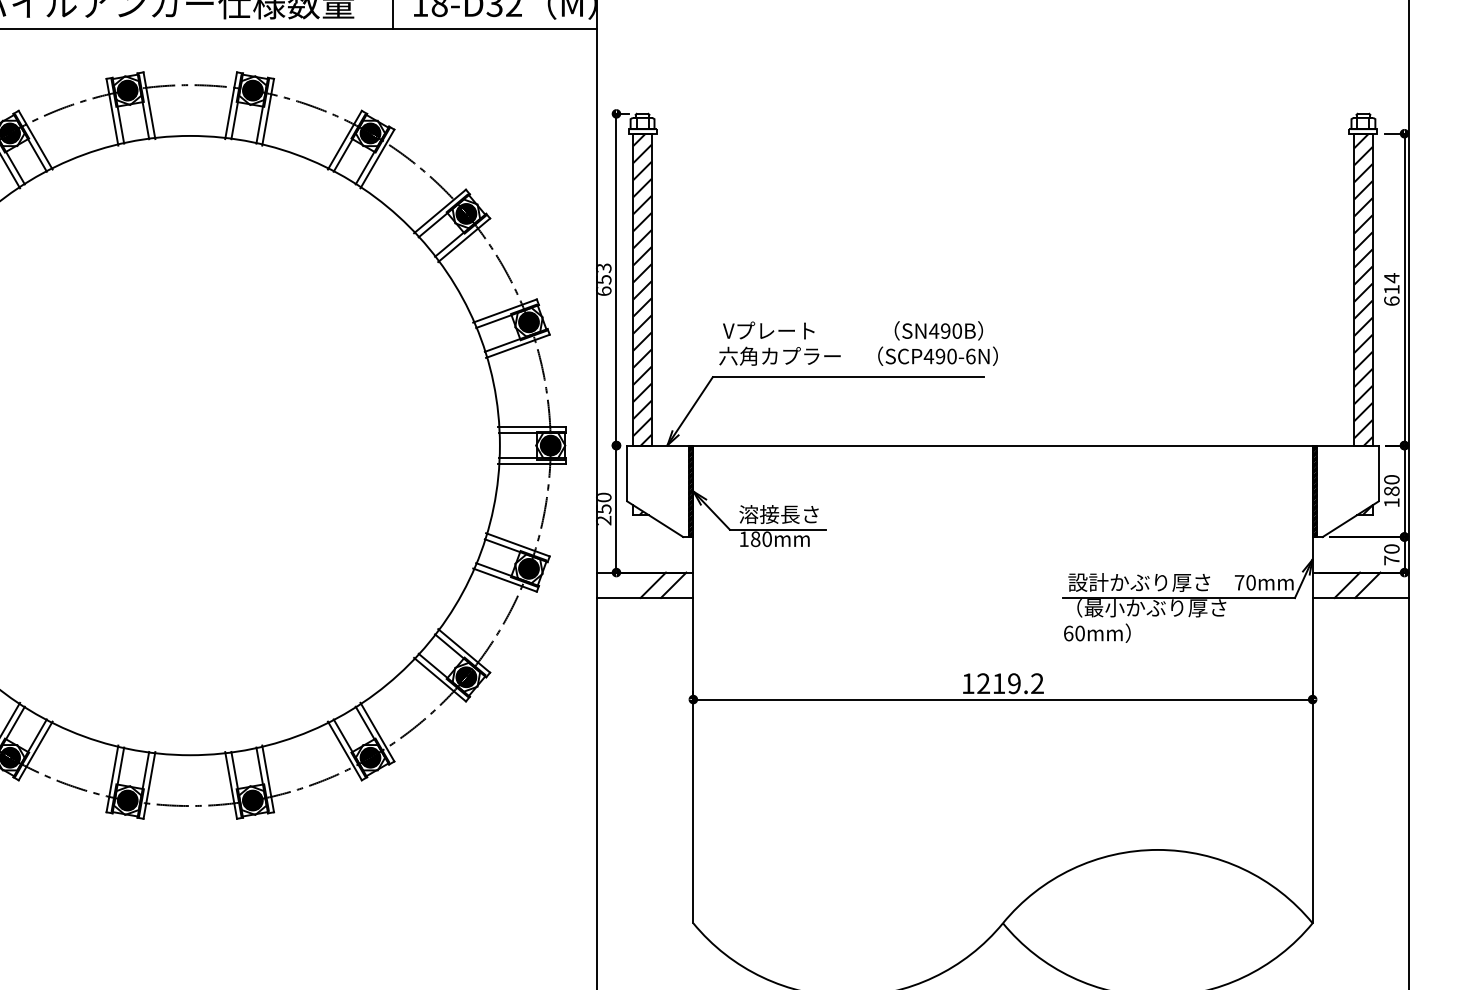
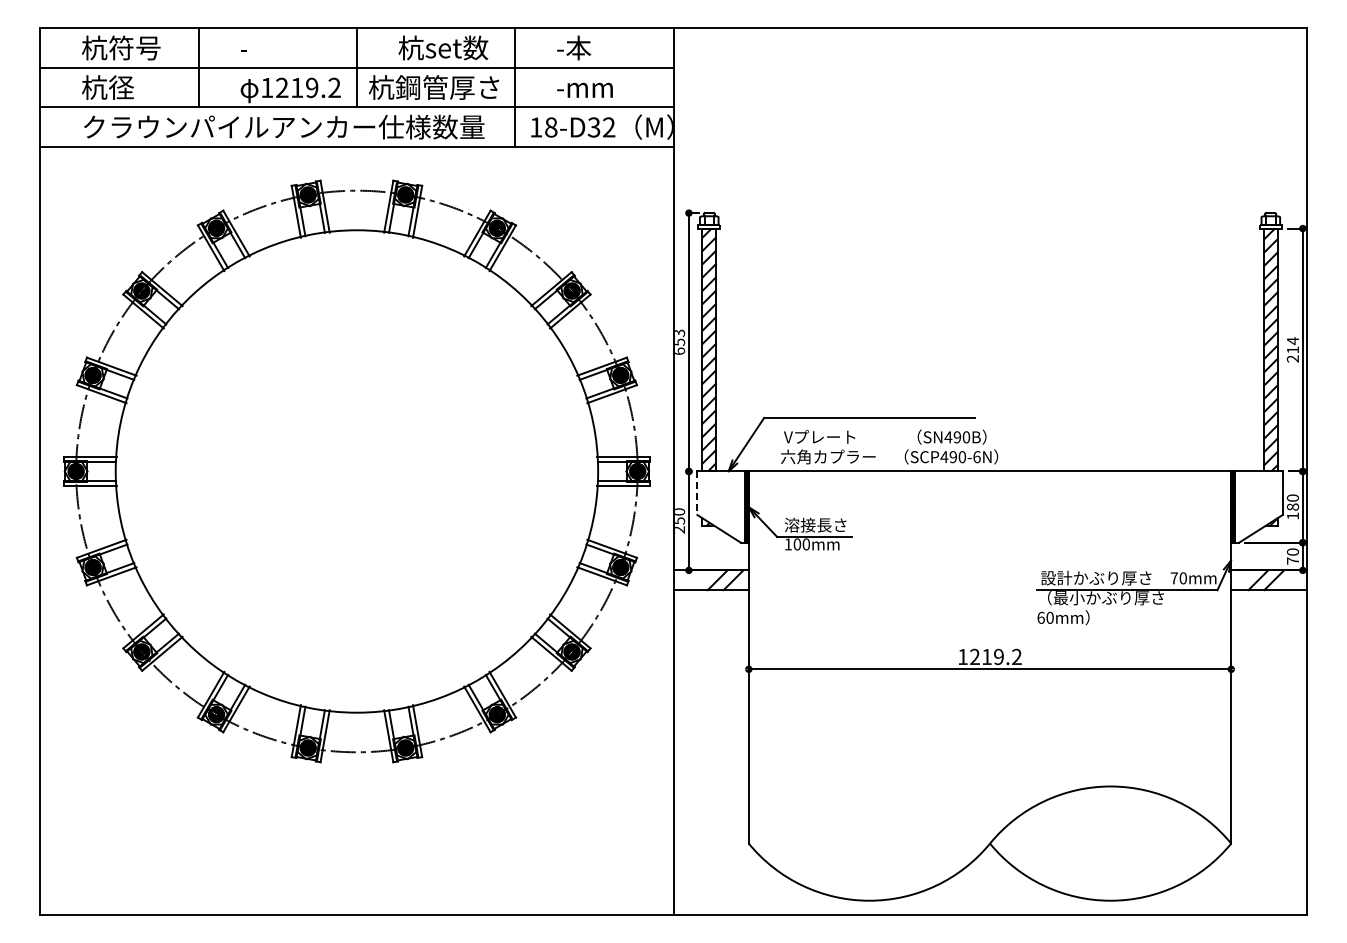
text: (1391, 300) -> (1292, 358), 614 -> 214
text: (858, 342) -> (889, 446), moved
line: (627, 473) -> (697, 493), solid -> dashed
text: (755, 539) -> (797, 544), 180mm -> 100mm

